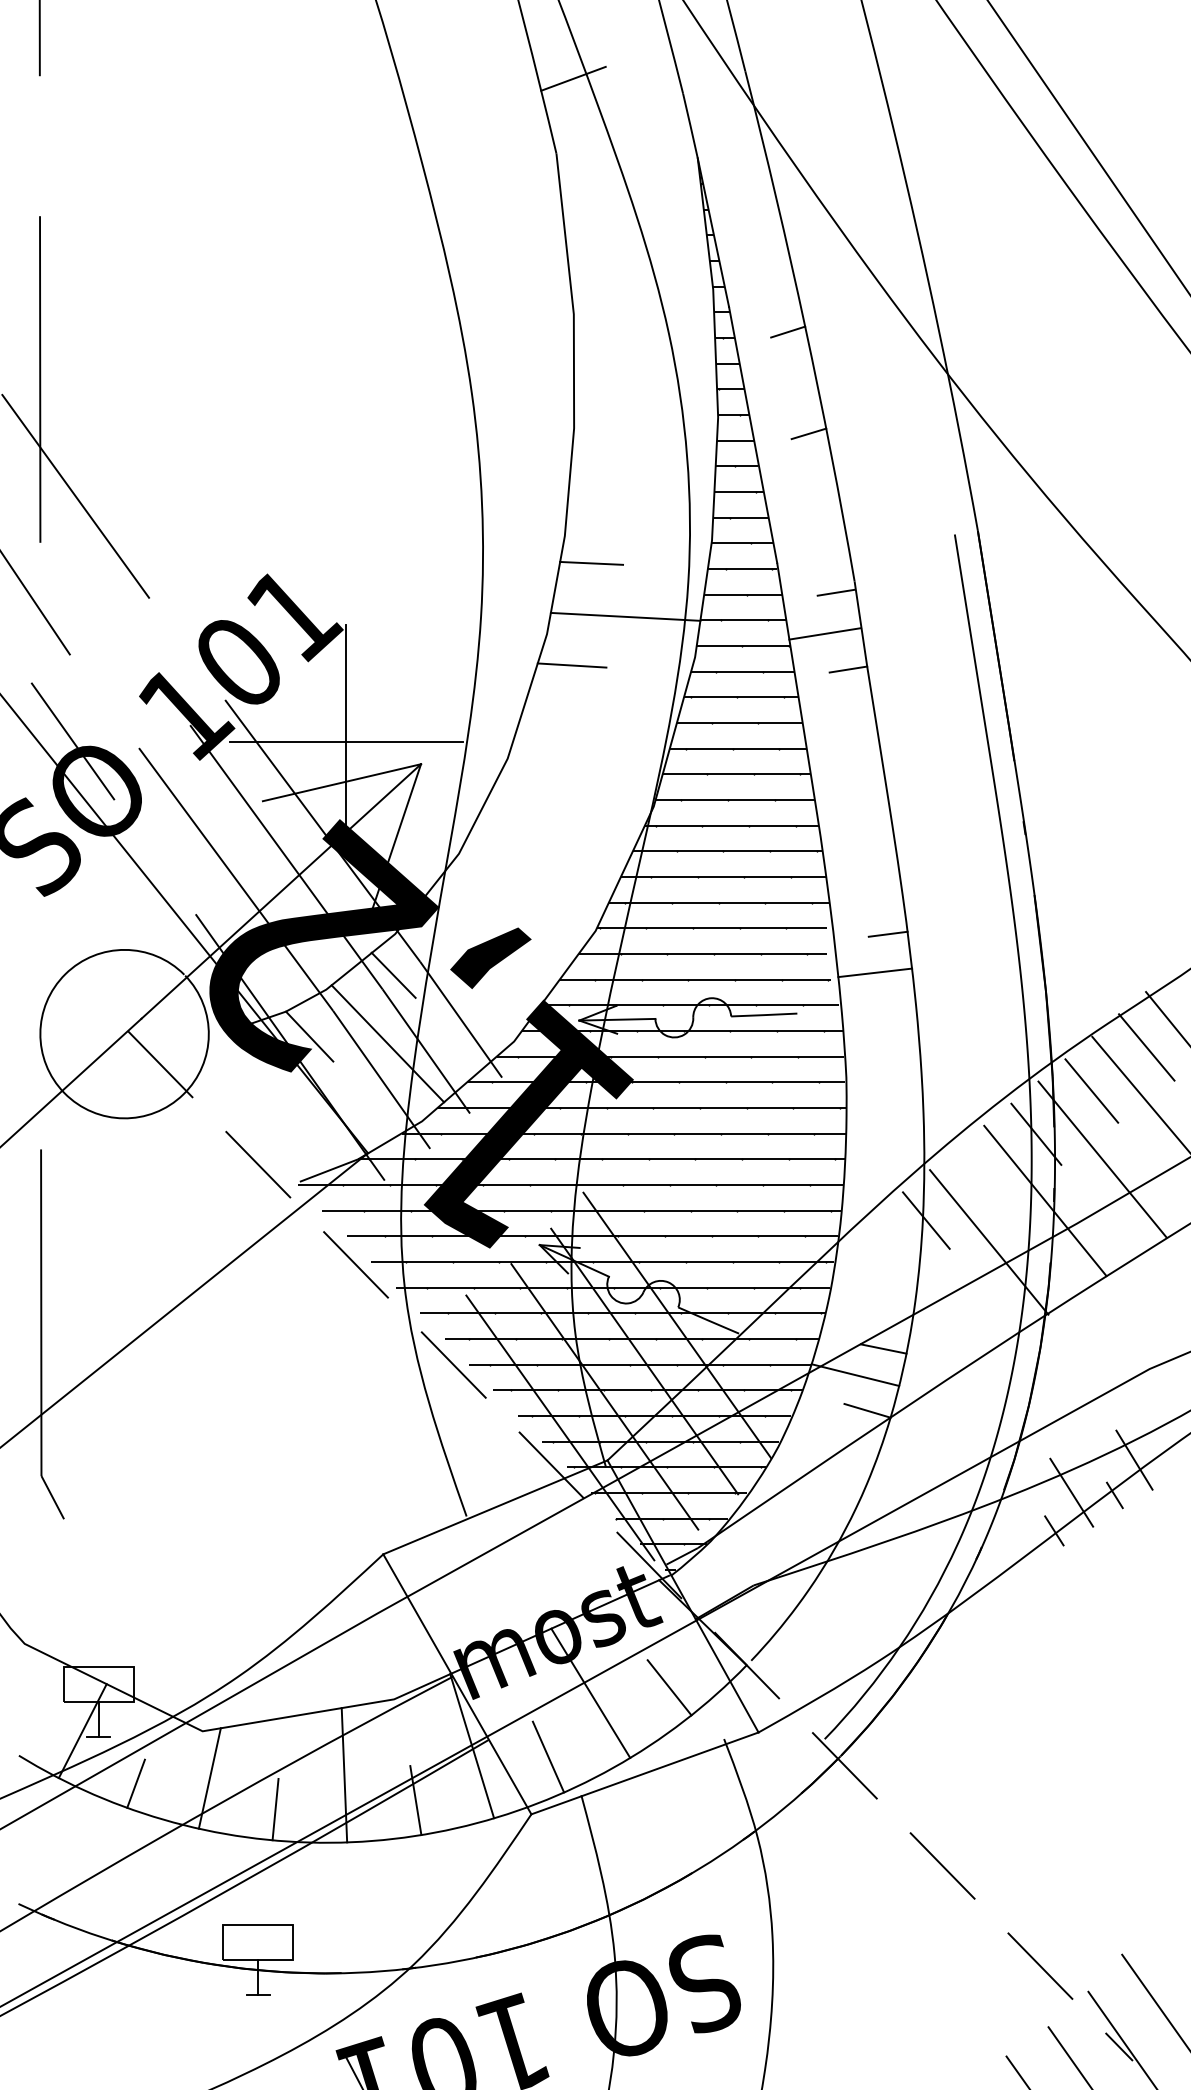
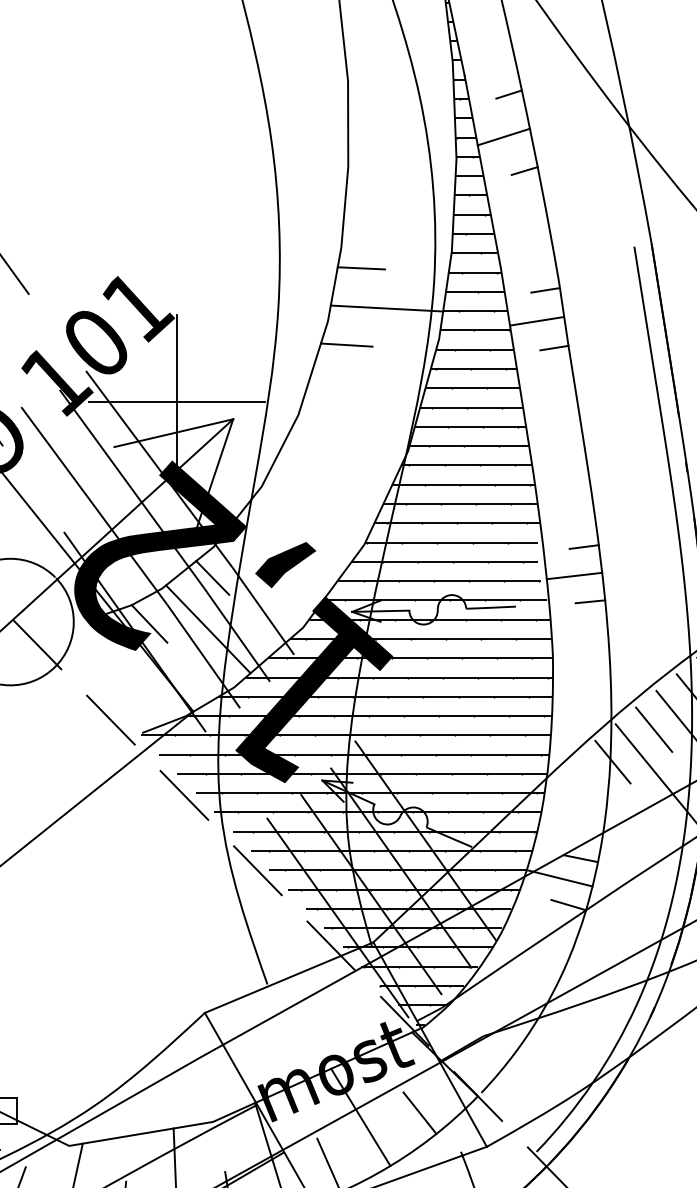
line: (780, 388) -> (503, 136), added
line: (896, 1007) -> (590, 602), added
line: (981, 1176) -> (654, 729), added

